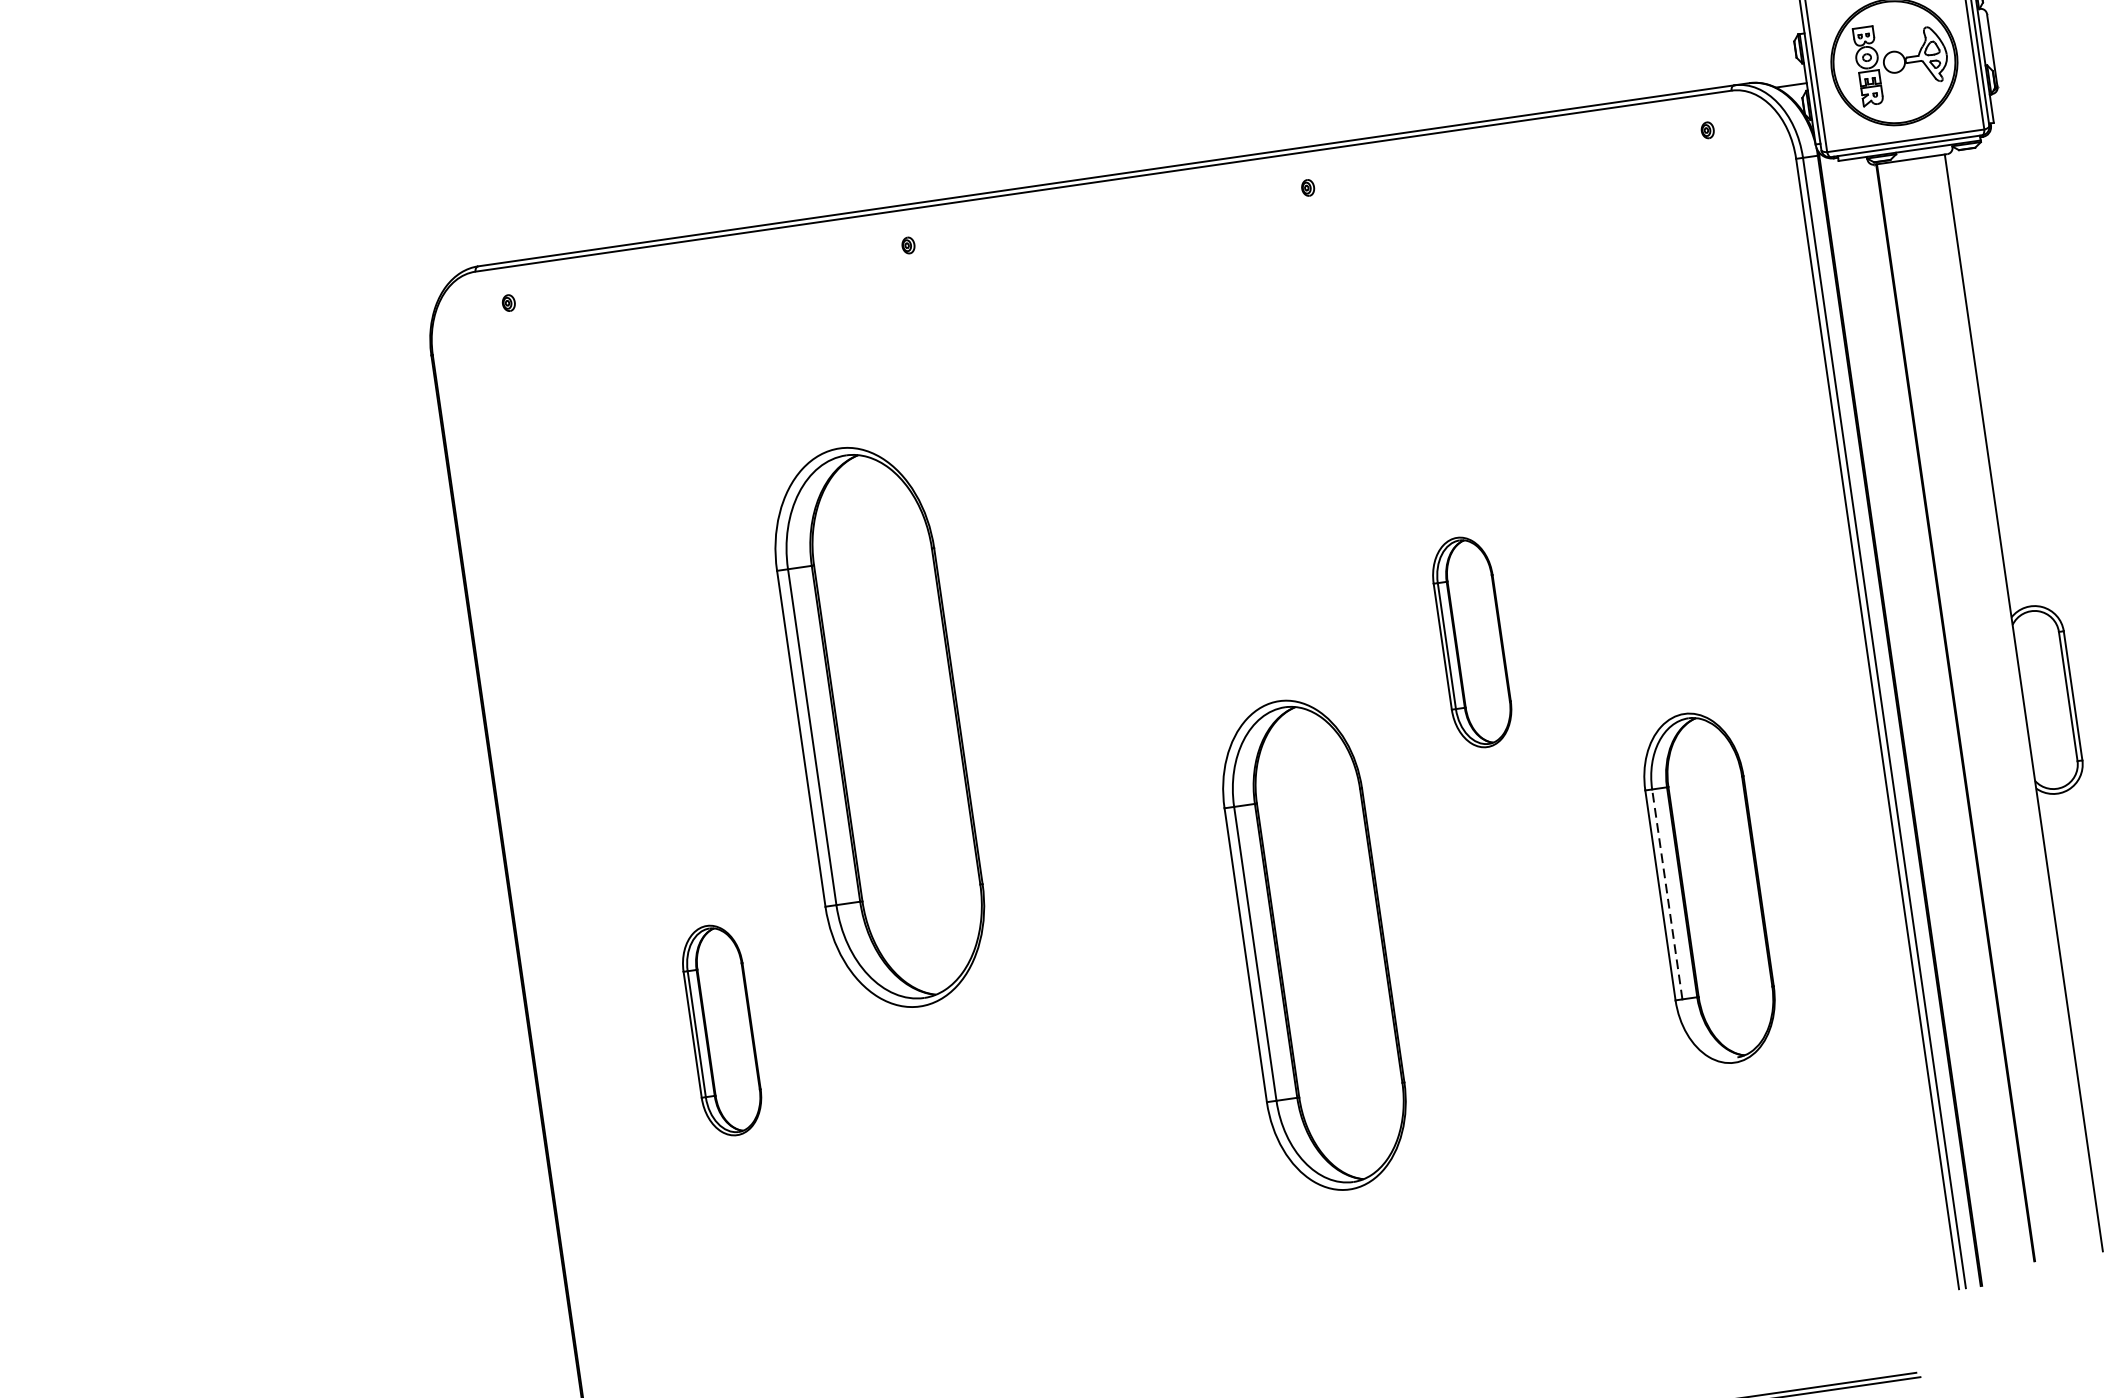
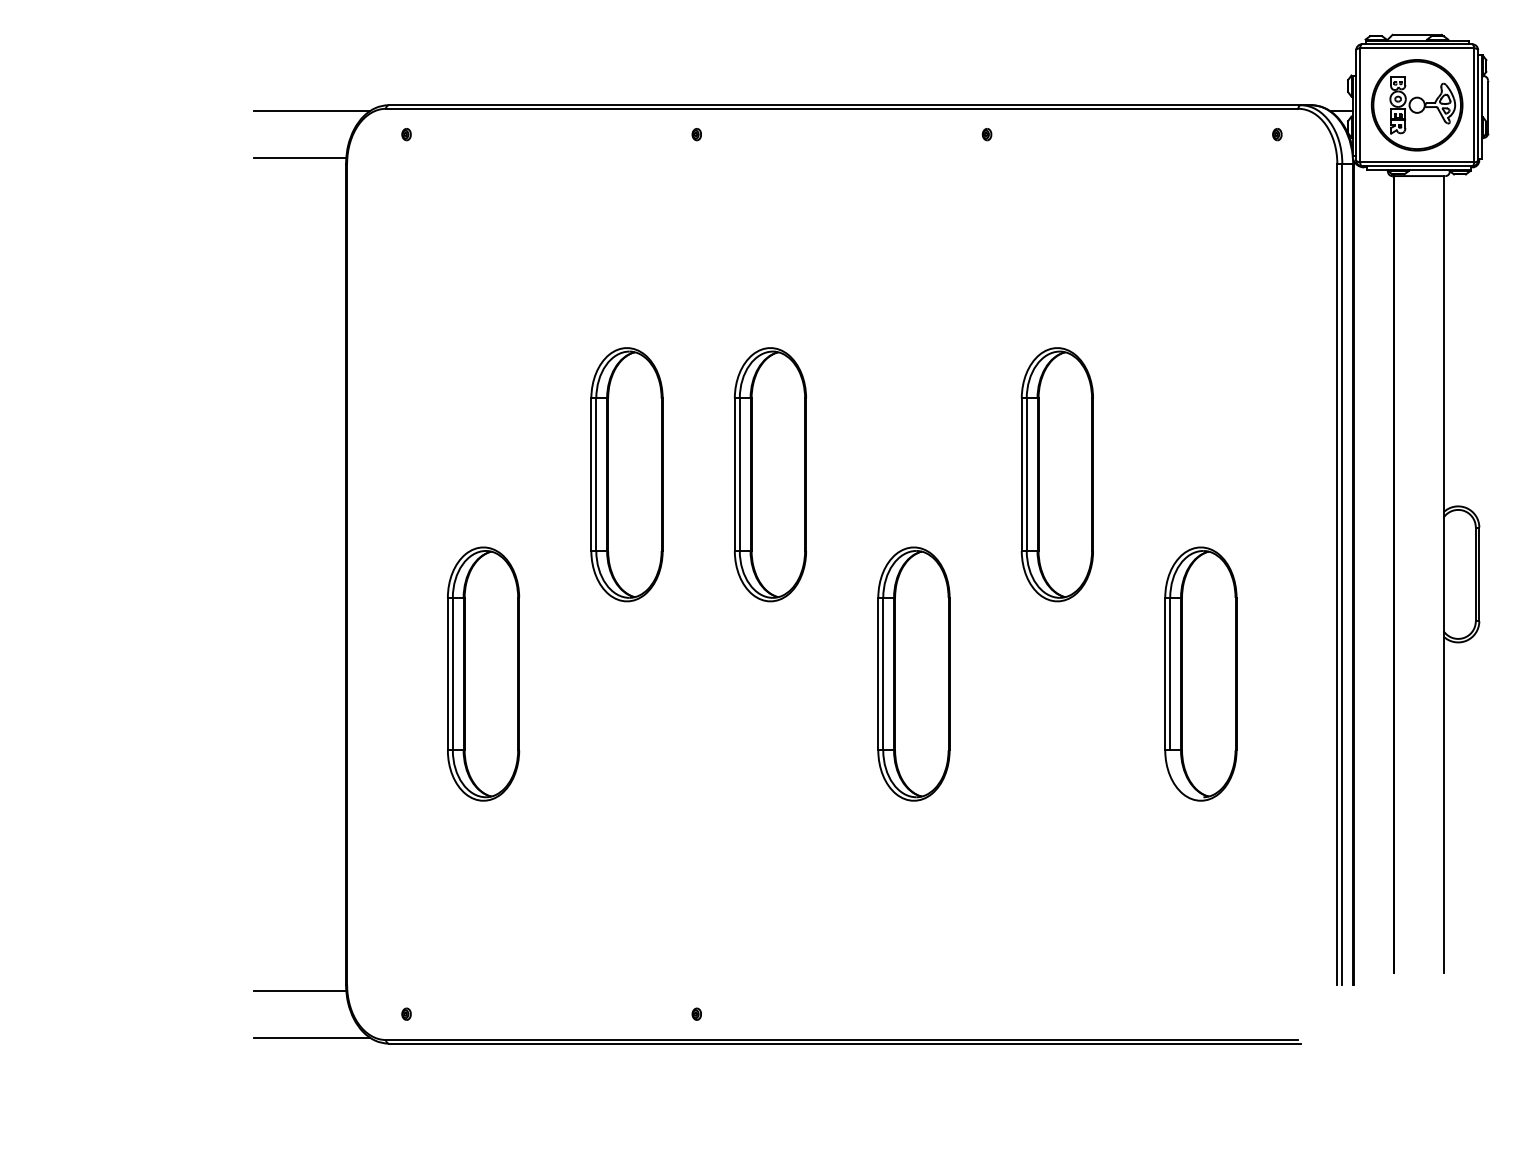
line: (373, 290) -> (311, 111), added
line: (367, 357) -> (300, 158), added
part: (1471, 642) -> (1056, 474), size x1.67
part: (1077, 698) -> (770, 474), added
part: (879, 727) -> (626, 474), size x0.62
line: (1667, 893) -> (1170, 673), dashed -> solid
part: (1313, 944) -> (913, 673), size x0.71
part: (721, 1029) -> (483, 673), size x1.67

